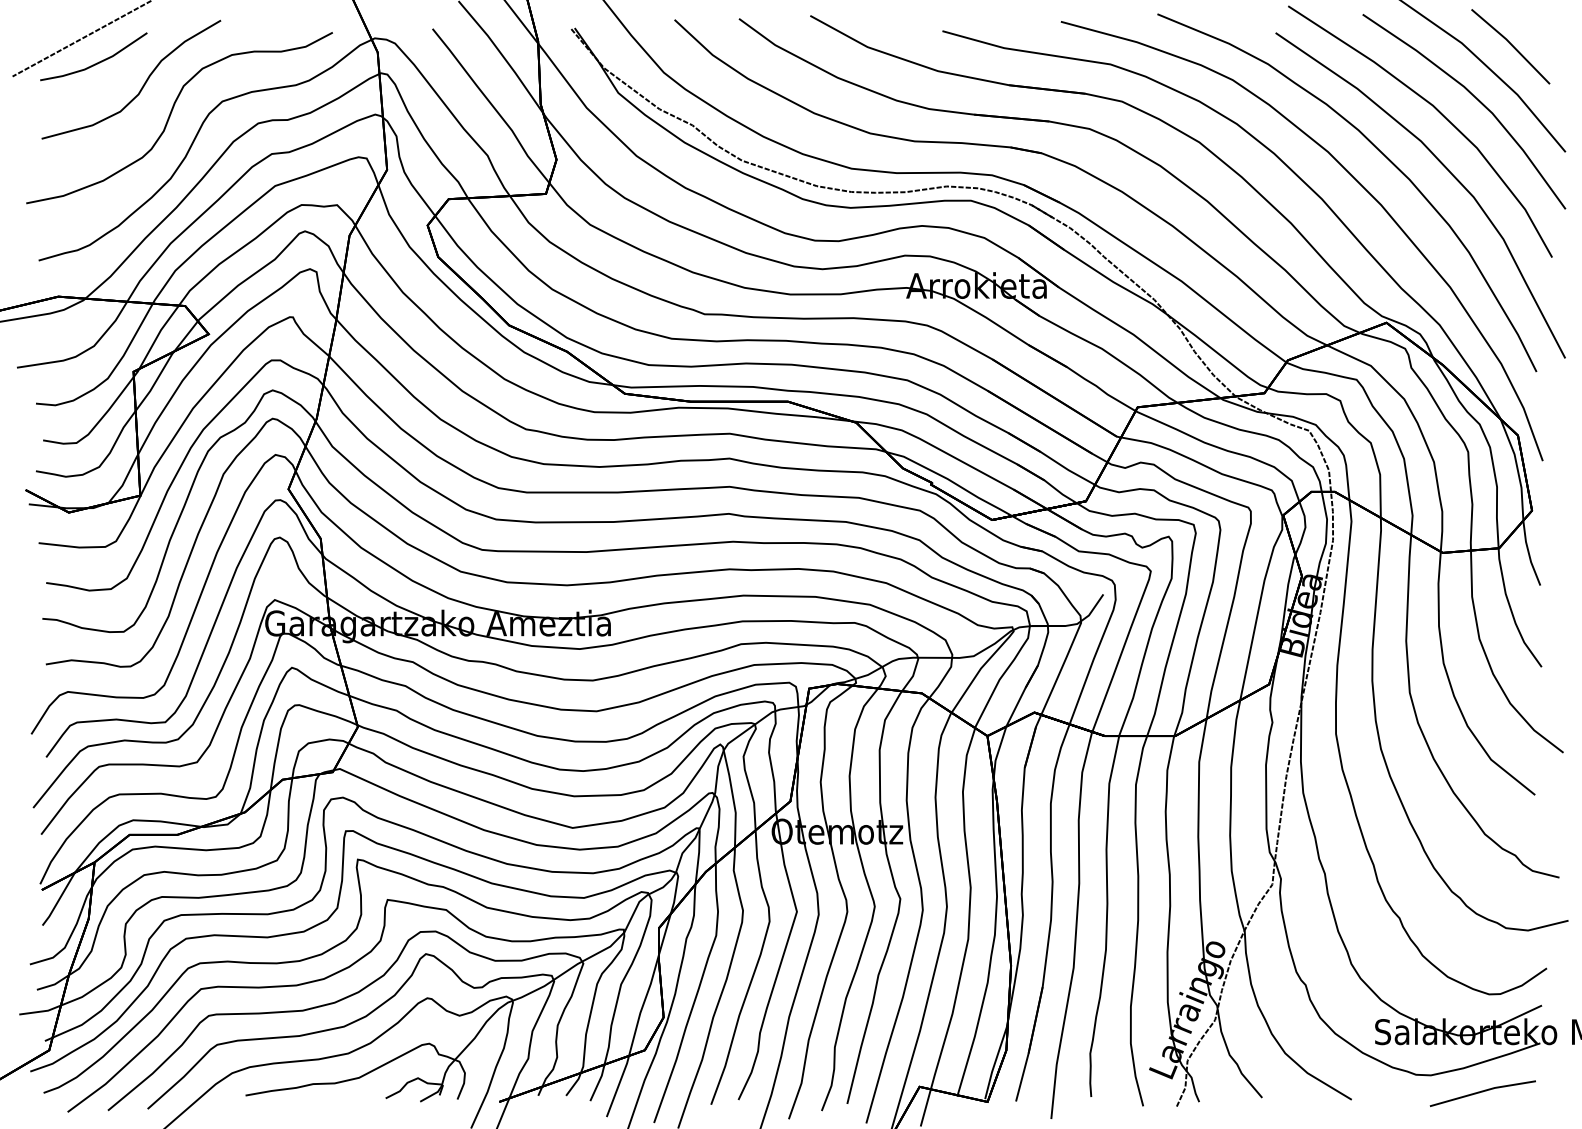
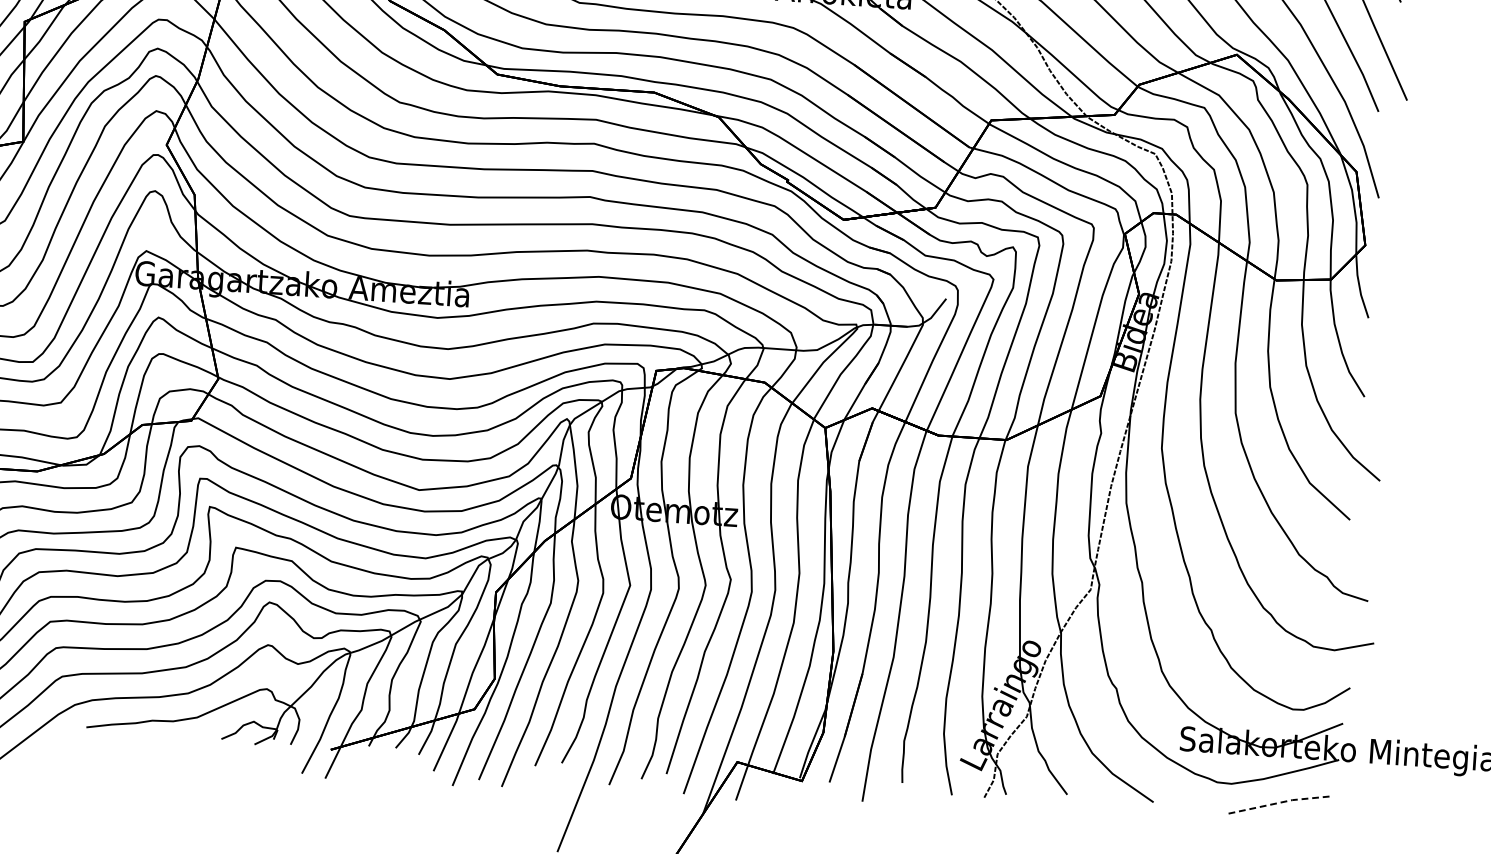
line: (1483, 1091) -> (1281, 802), solid -> dashed

